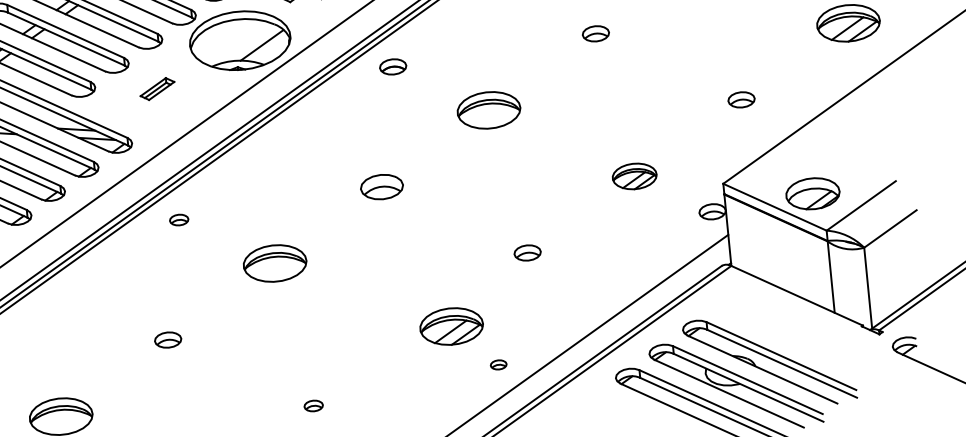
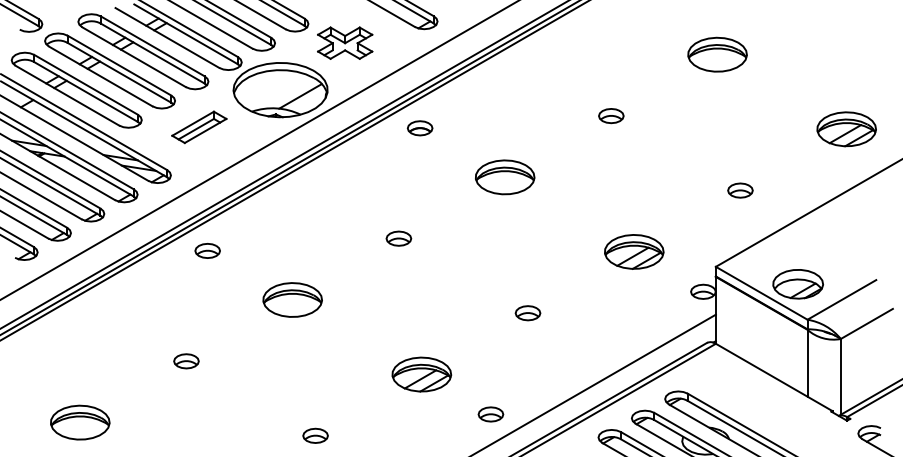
part: (157, 89) -> (199, 127), size x1.67
part: (634, 175) -> (634, 251), size x1.43
part: (381, 186) -> (398, 238), size x0.62
part: (179, 219) -> (207, 250), size x1.43
part: (451, 326) -> (421, 374), moved
part: (498, 364) -> (490, 414), size x1.67
part: (313, 405) -> (315, 435), size x1.43

